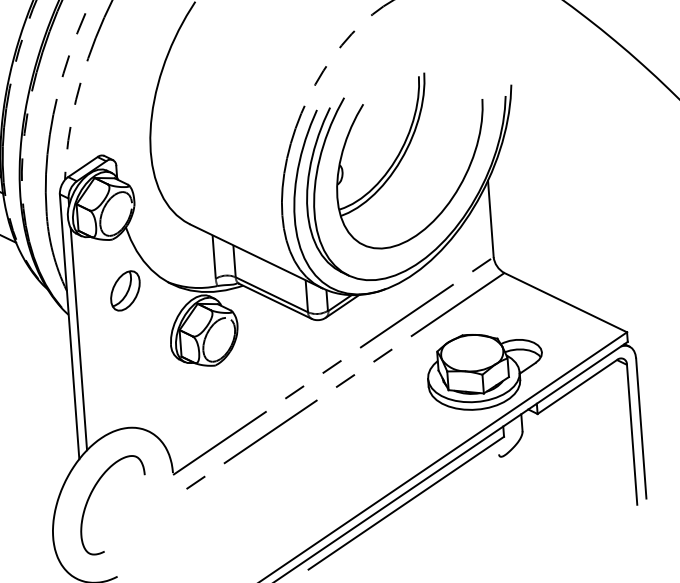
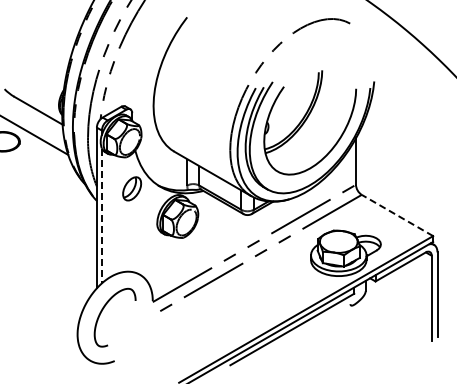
line: (565, 302) -> (397, 215), solid -> dashed
line: (78, 340) -> (101, 216), solid -> dashed

